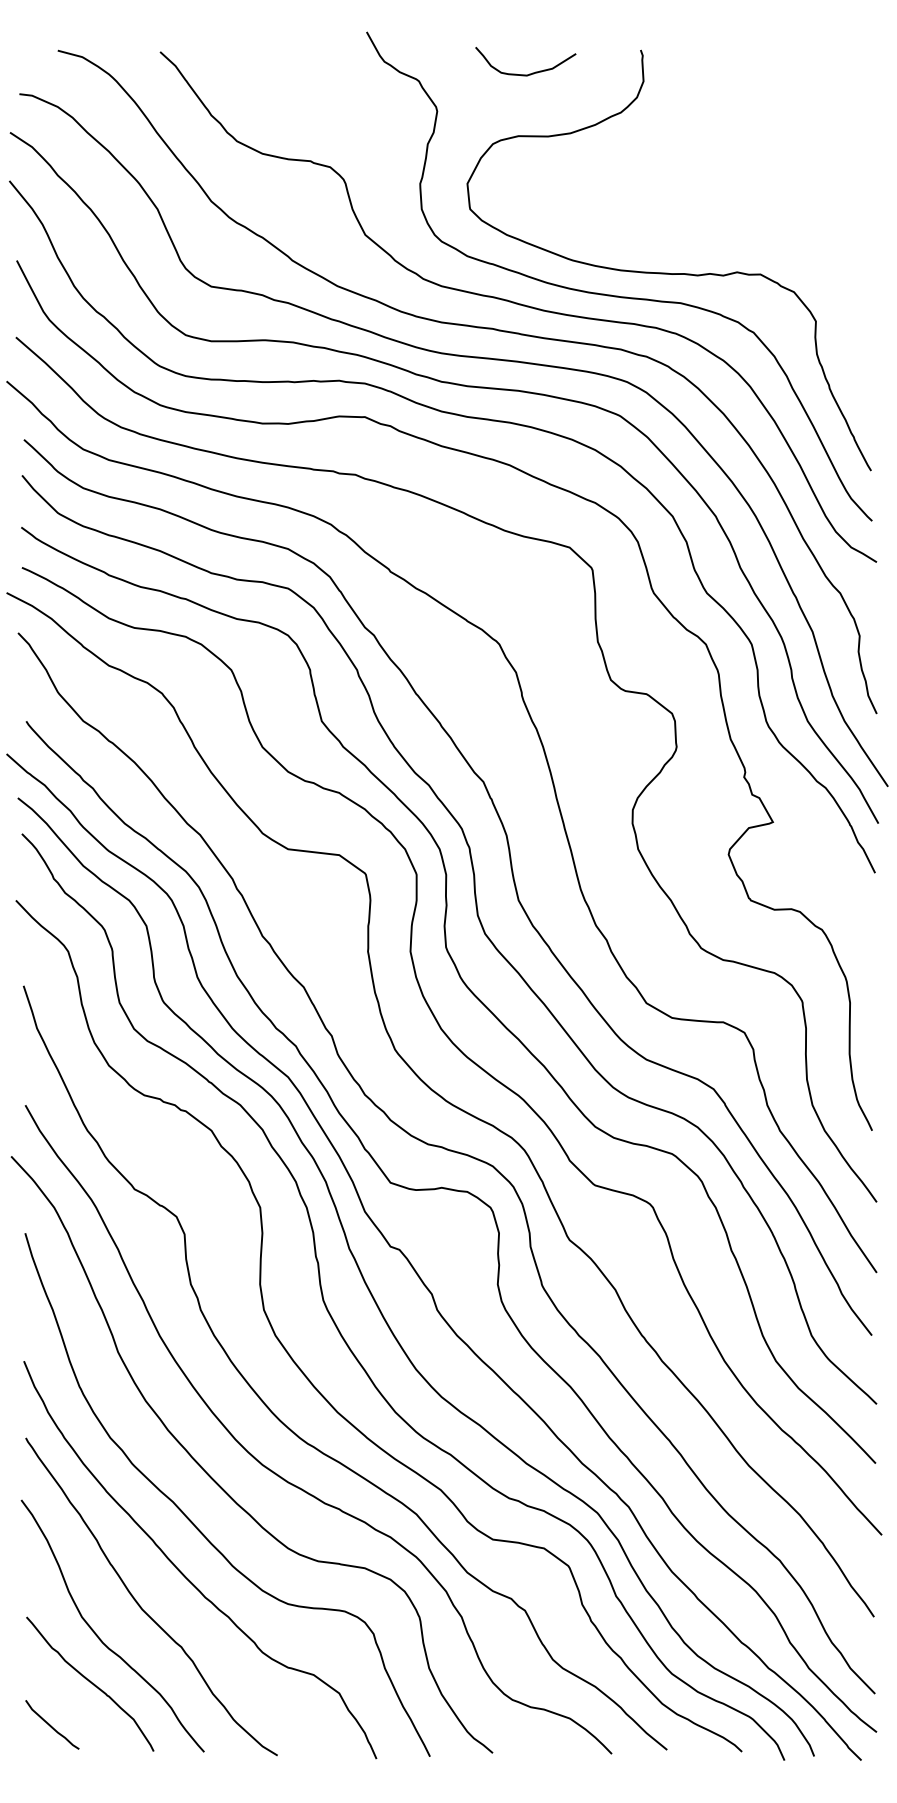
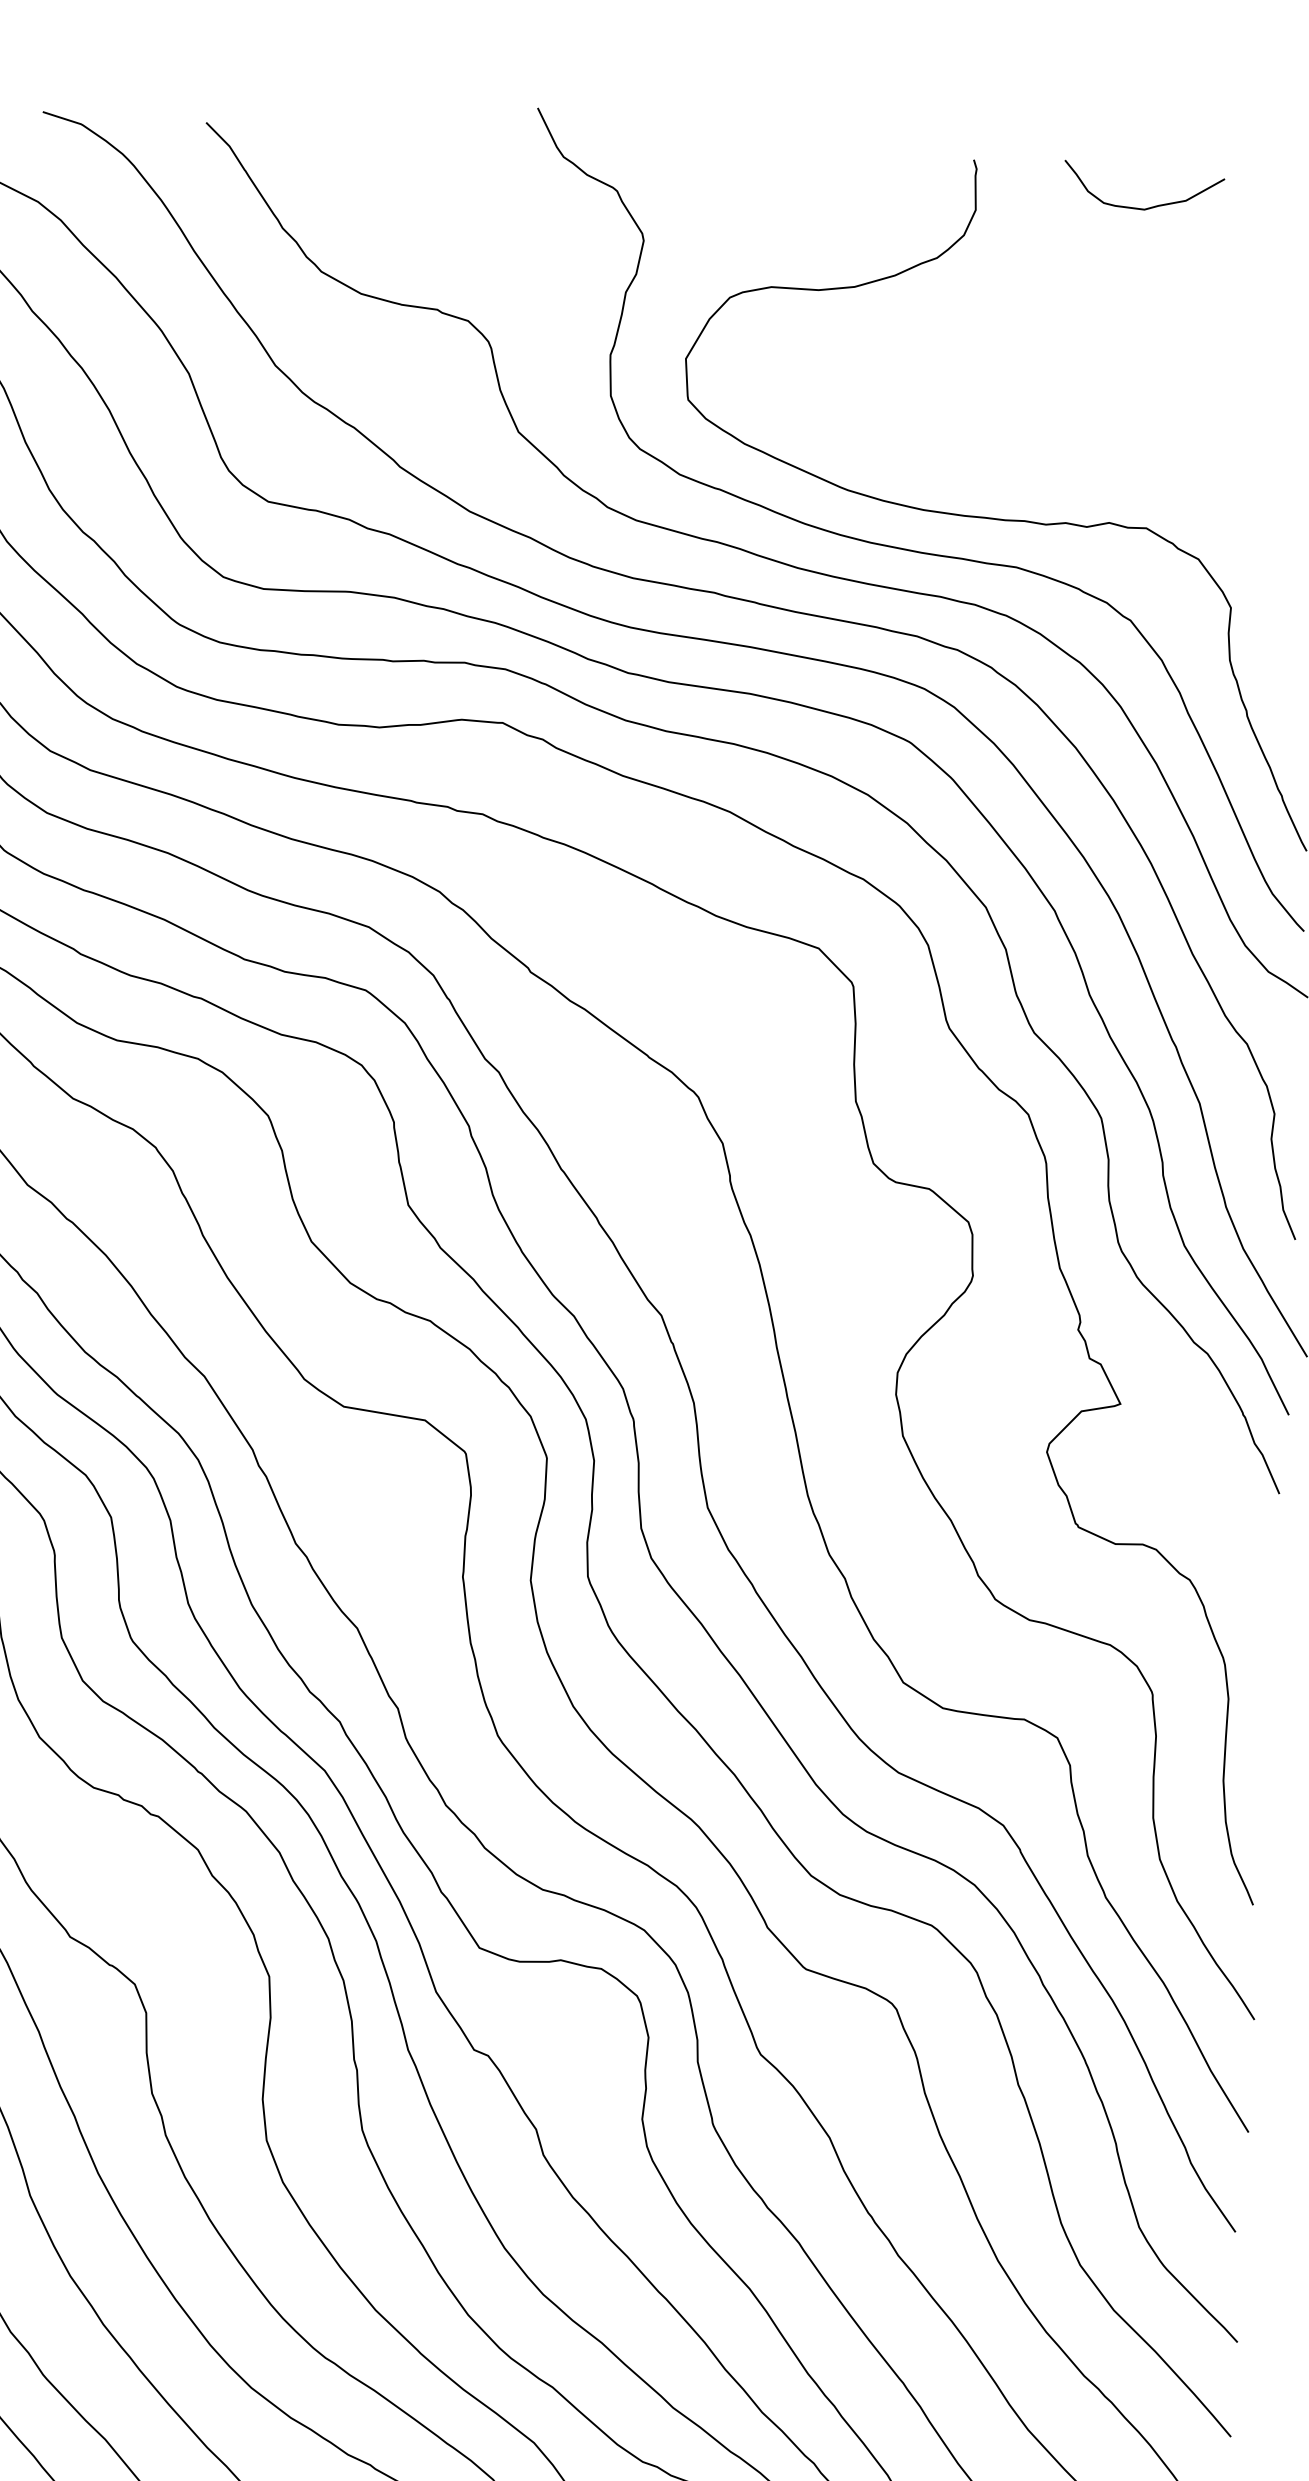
curve: (529, 73) -> (1148, 206), moved

